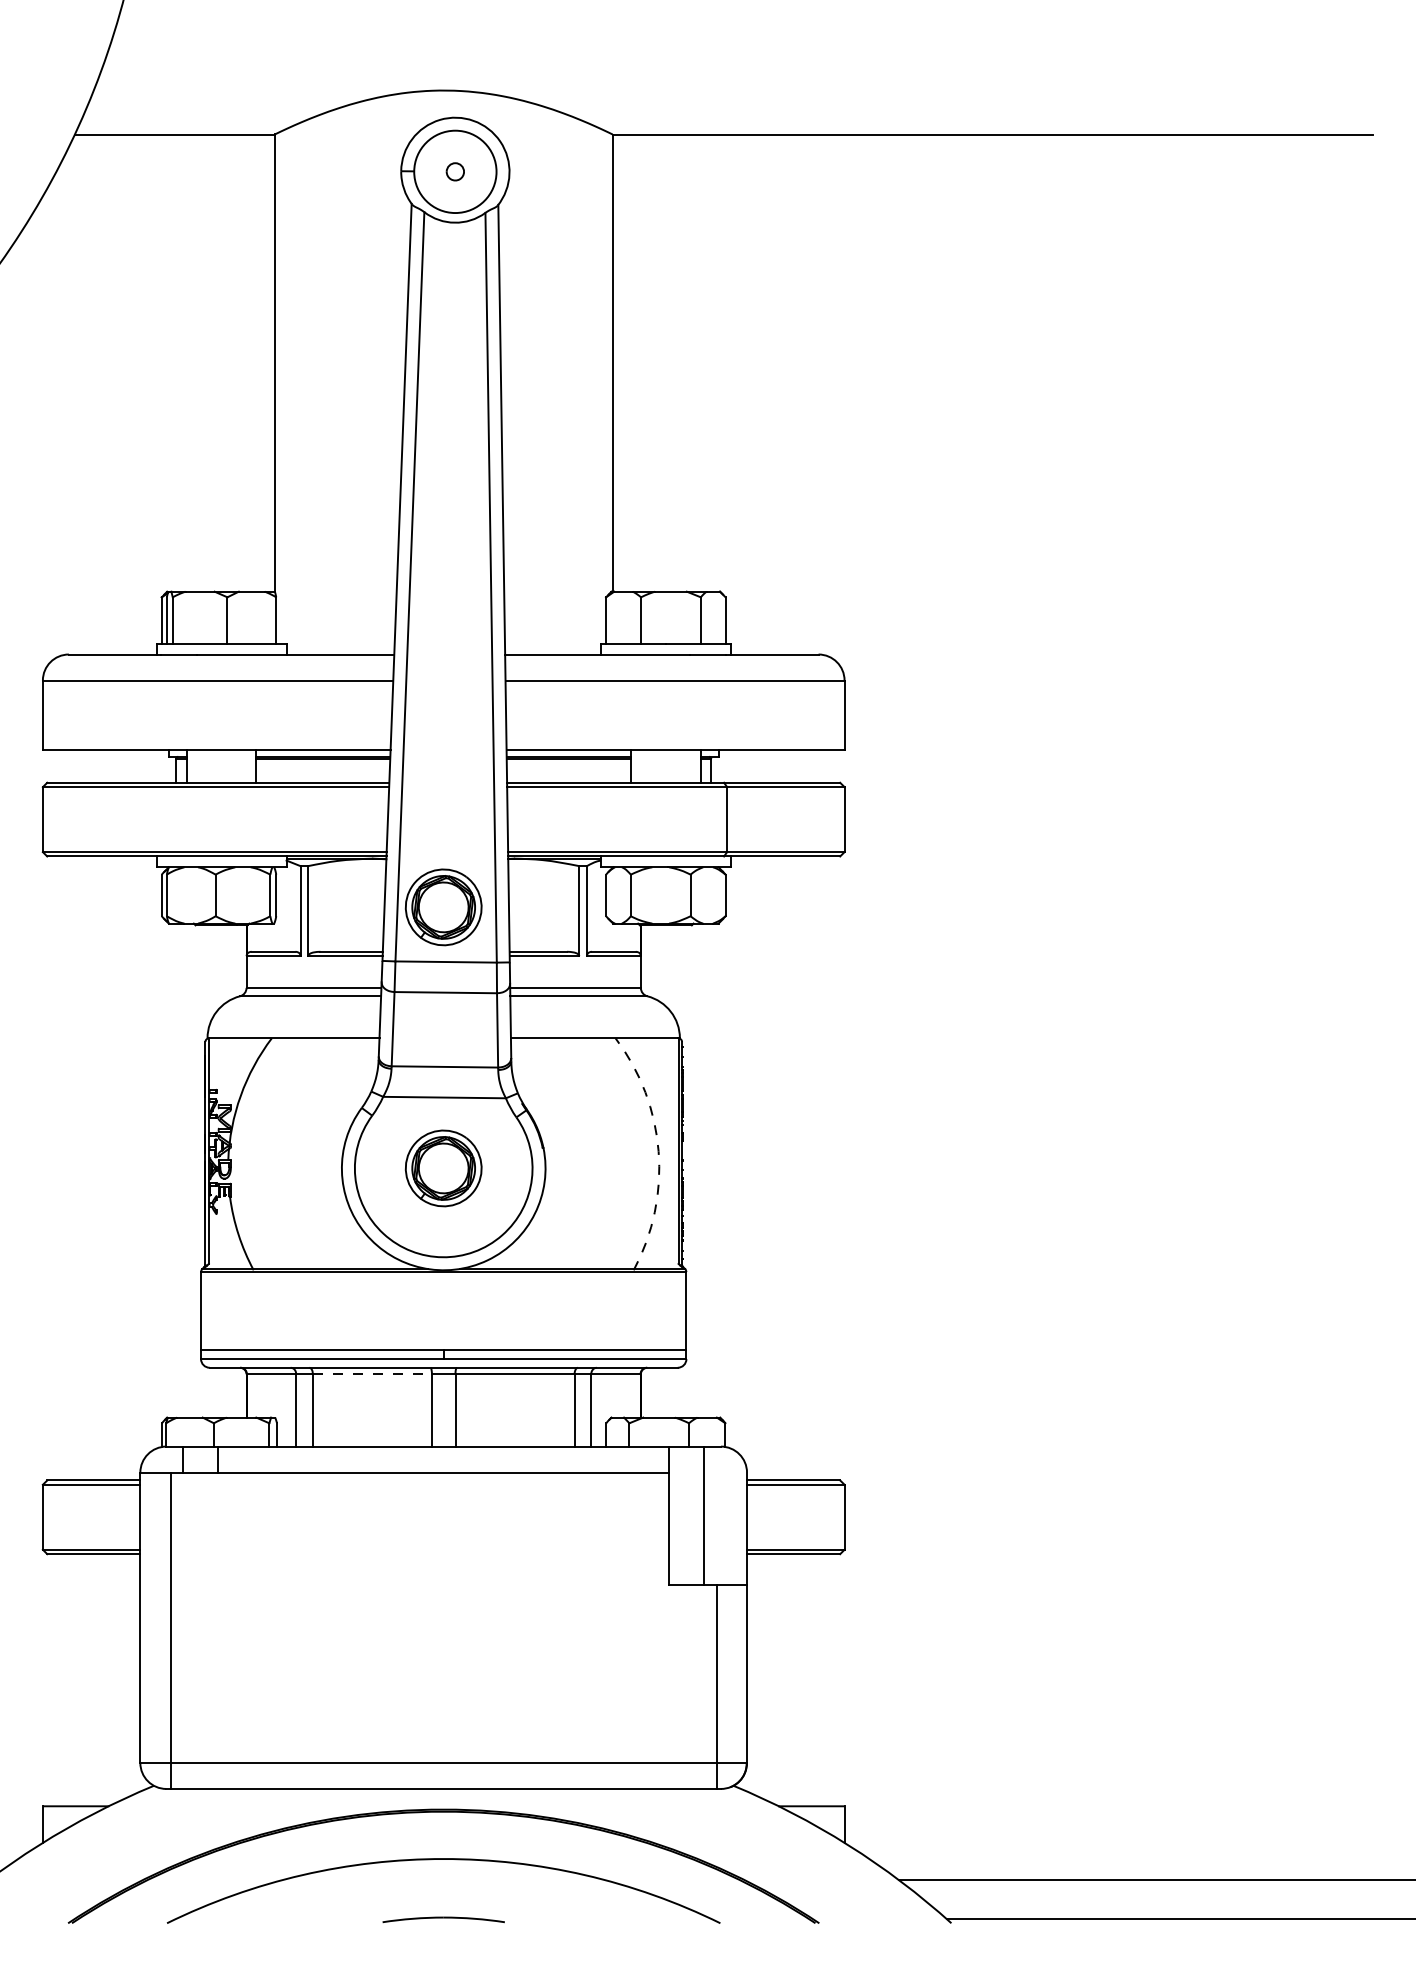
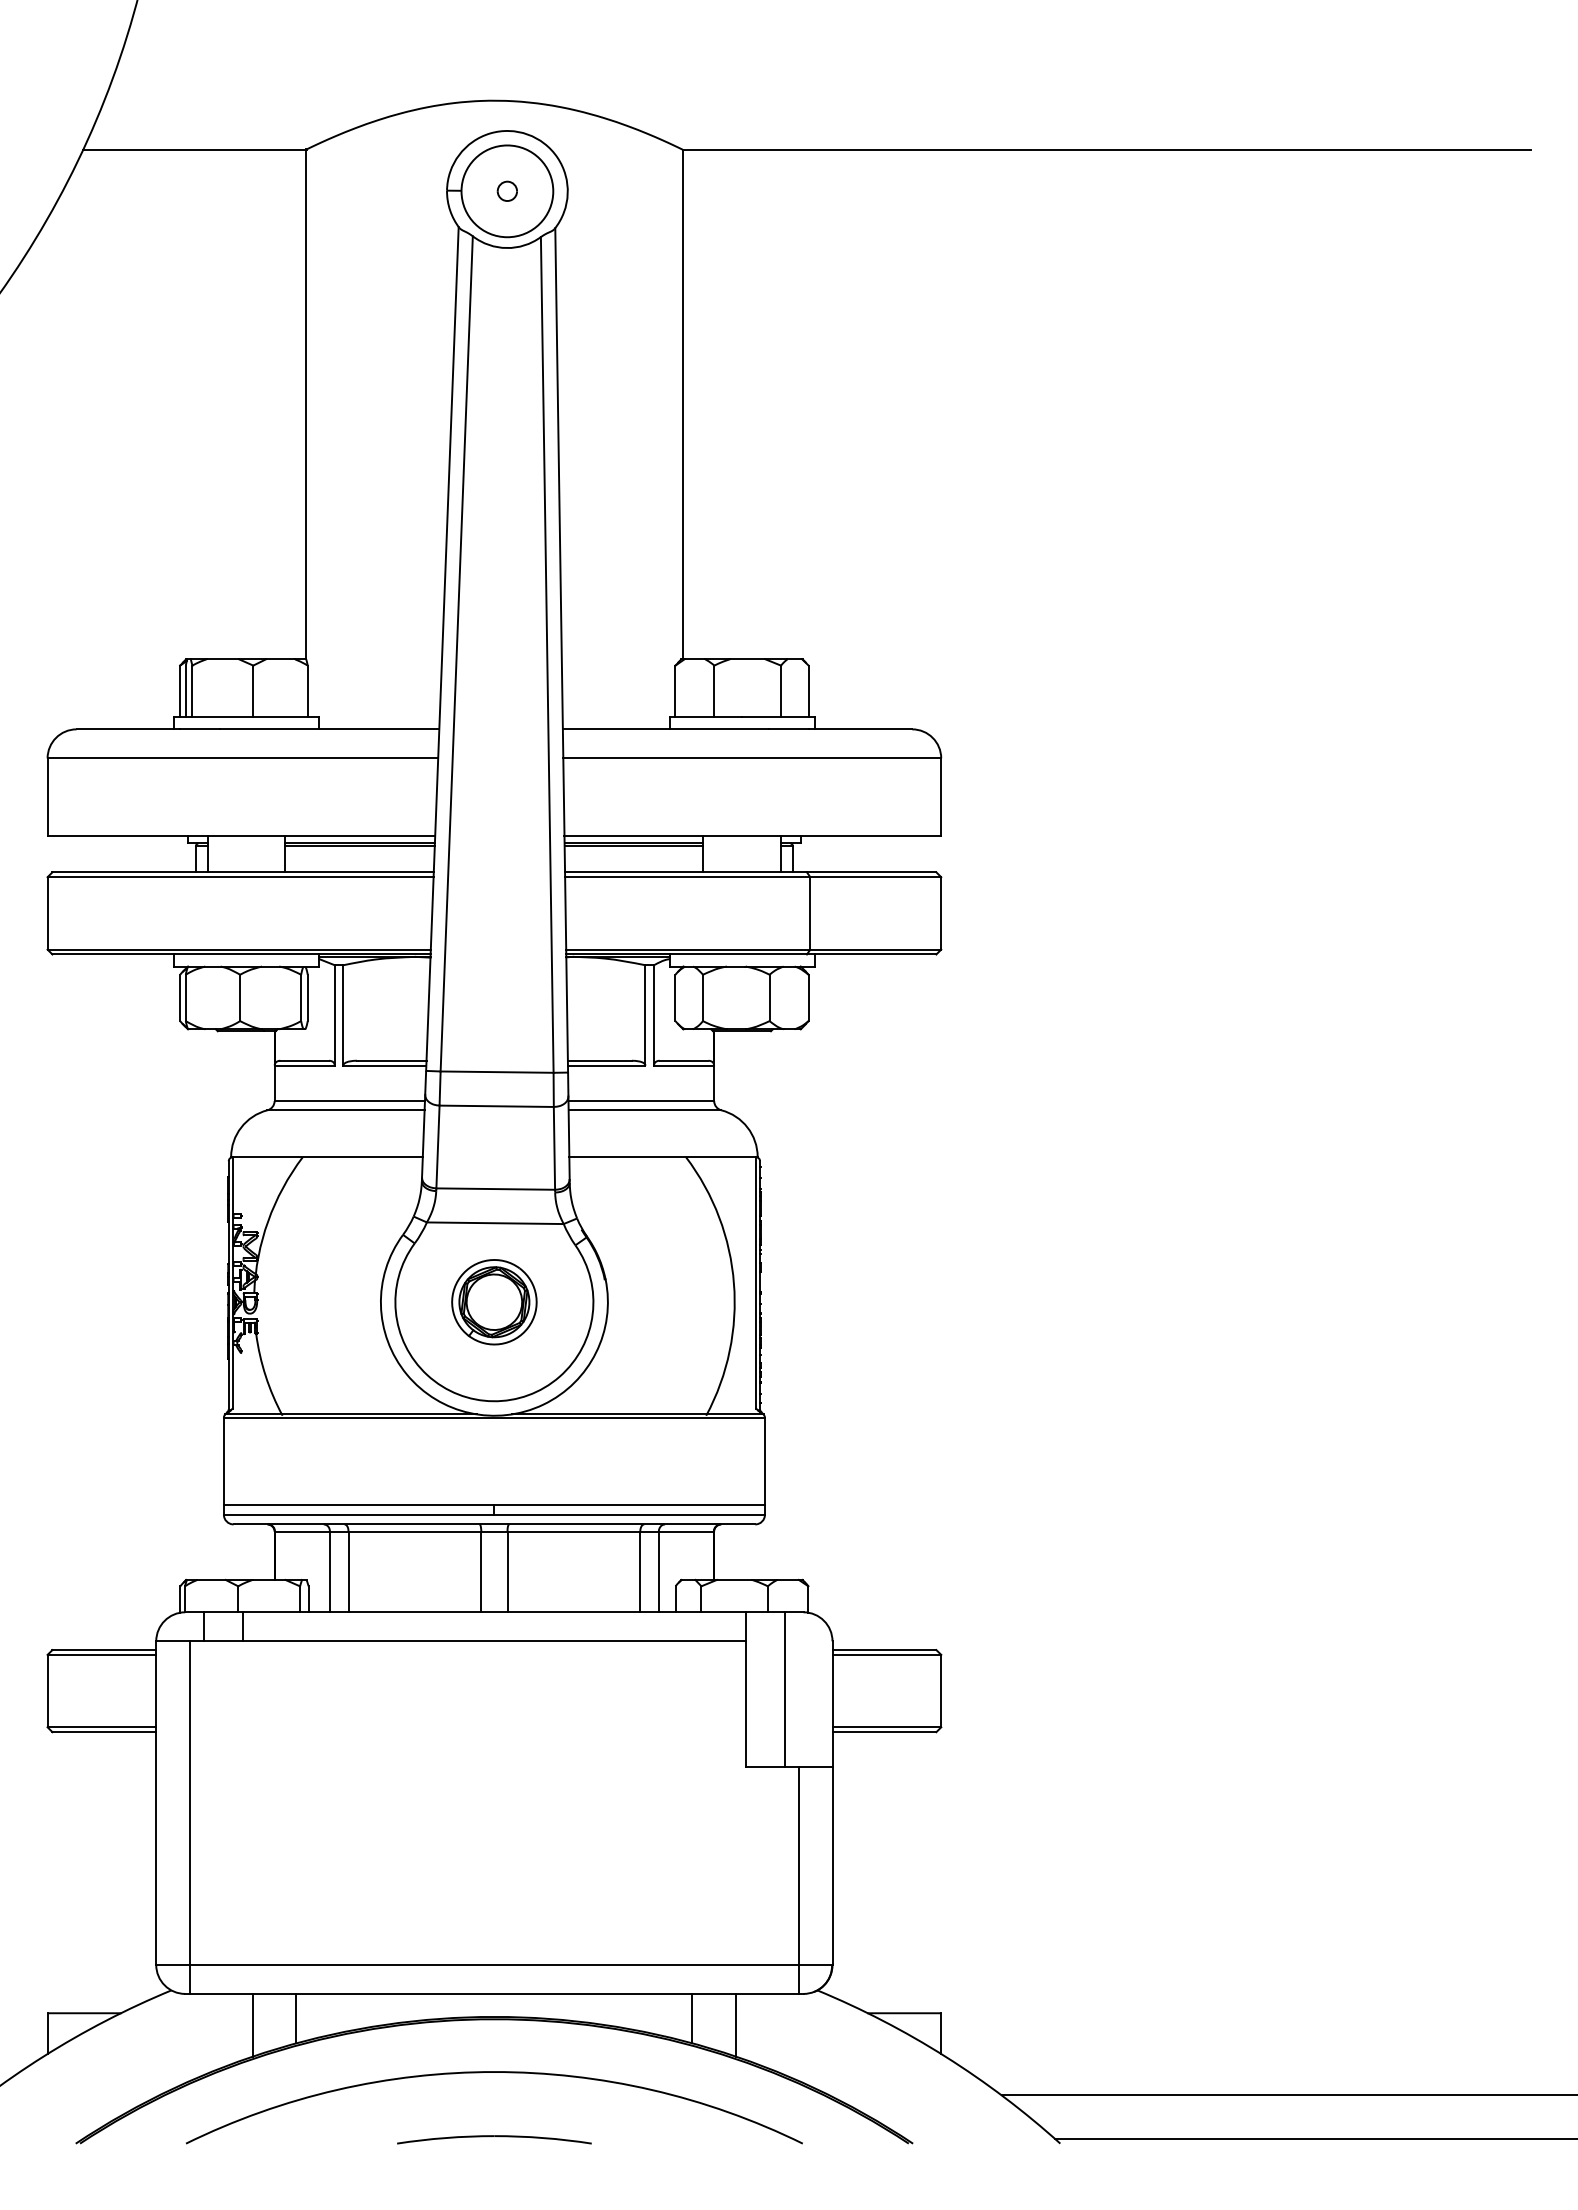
part: (443, 907) -> (494, 1011), removed
arc: (658, 1151) -> (733, 1283), dashed -> solid
line: (372, 1374) -> (415, 1531), dashed -> solid
line: (266, 1811) -> (296, 2018), added
line: (621, 1811) -> (692, 2018), added
line: (226, 1816) -> (252, 2024), added
line: (660, 1816) -> (735, 2024), added
part: (443, 1919) -> (494, 2139), size x1.43

